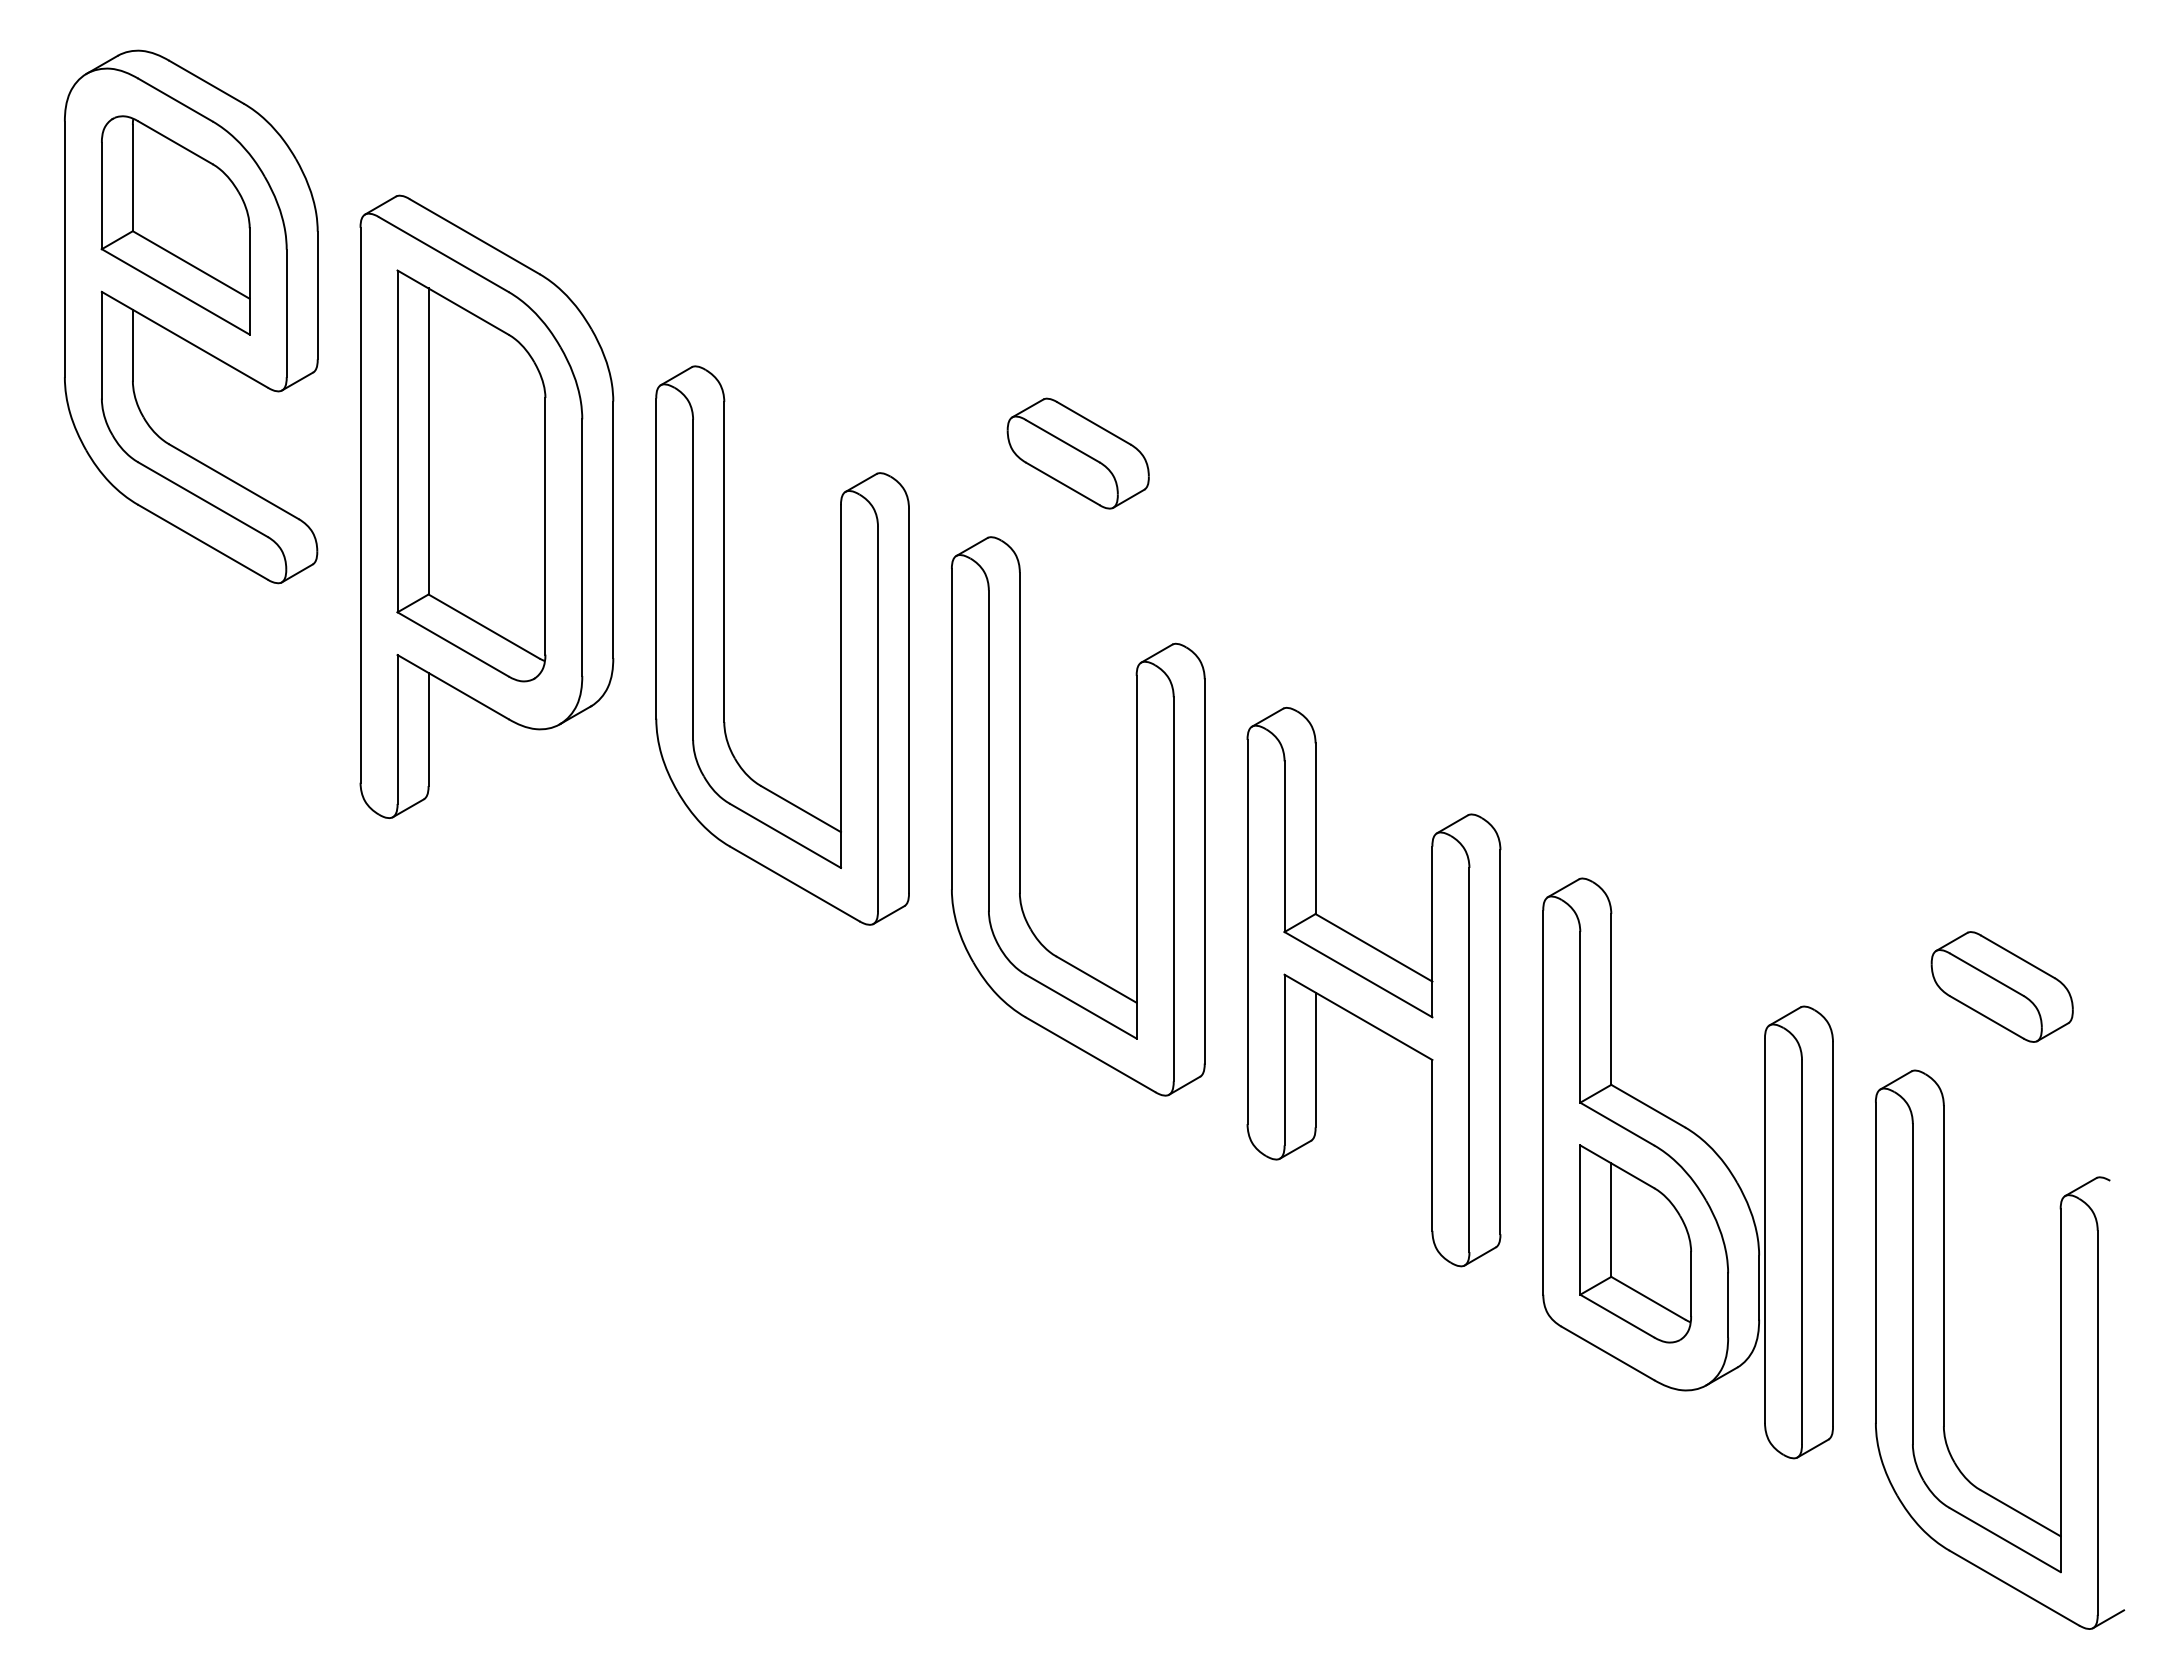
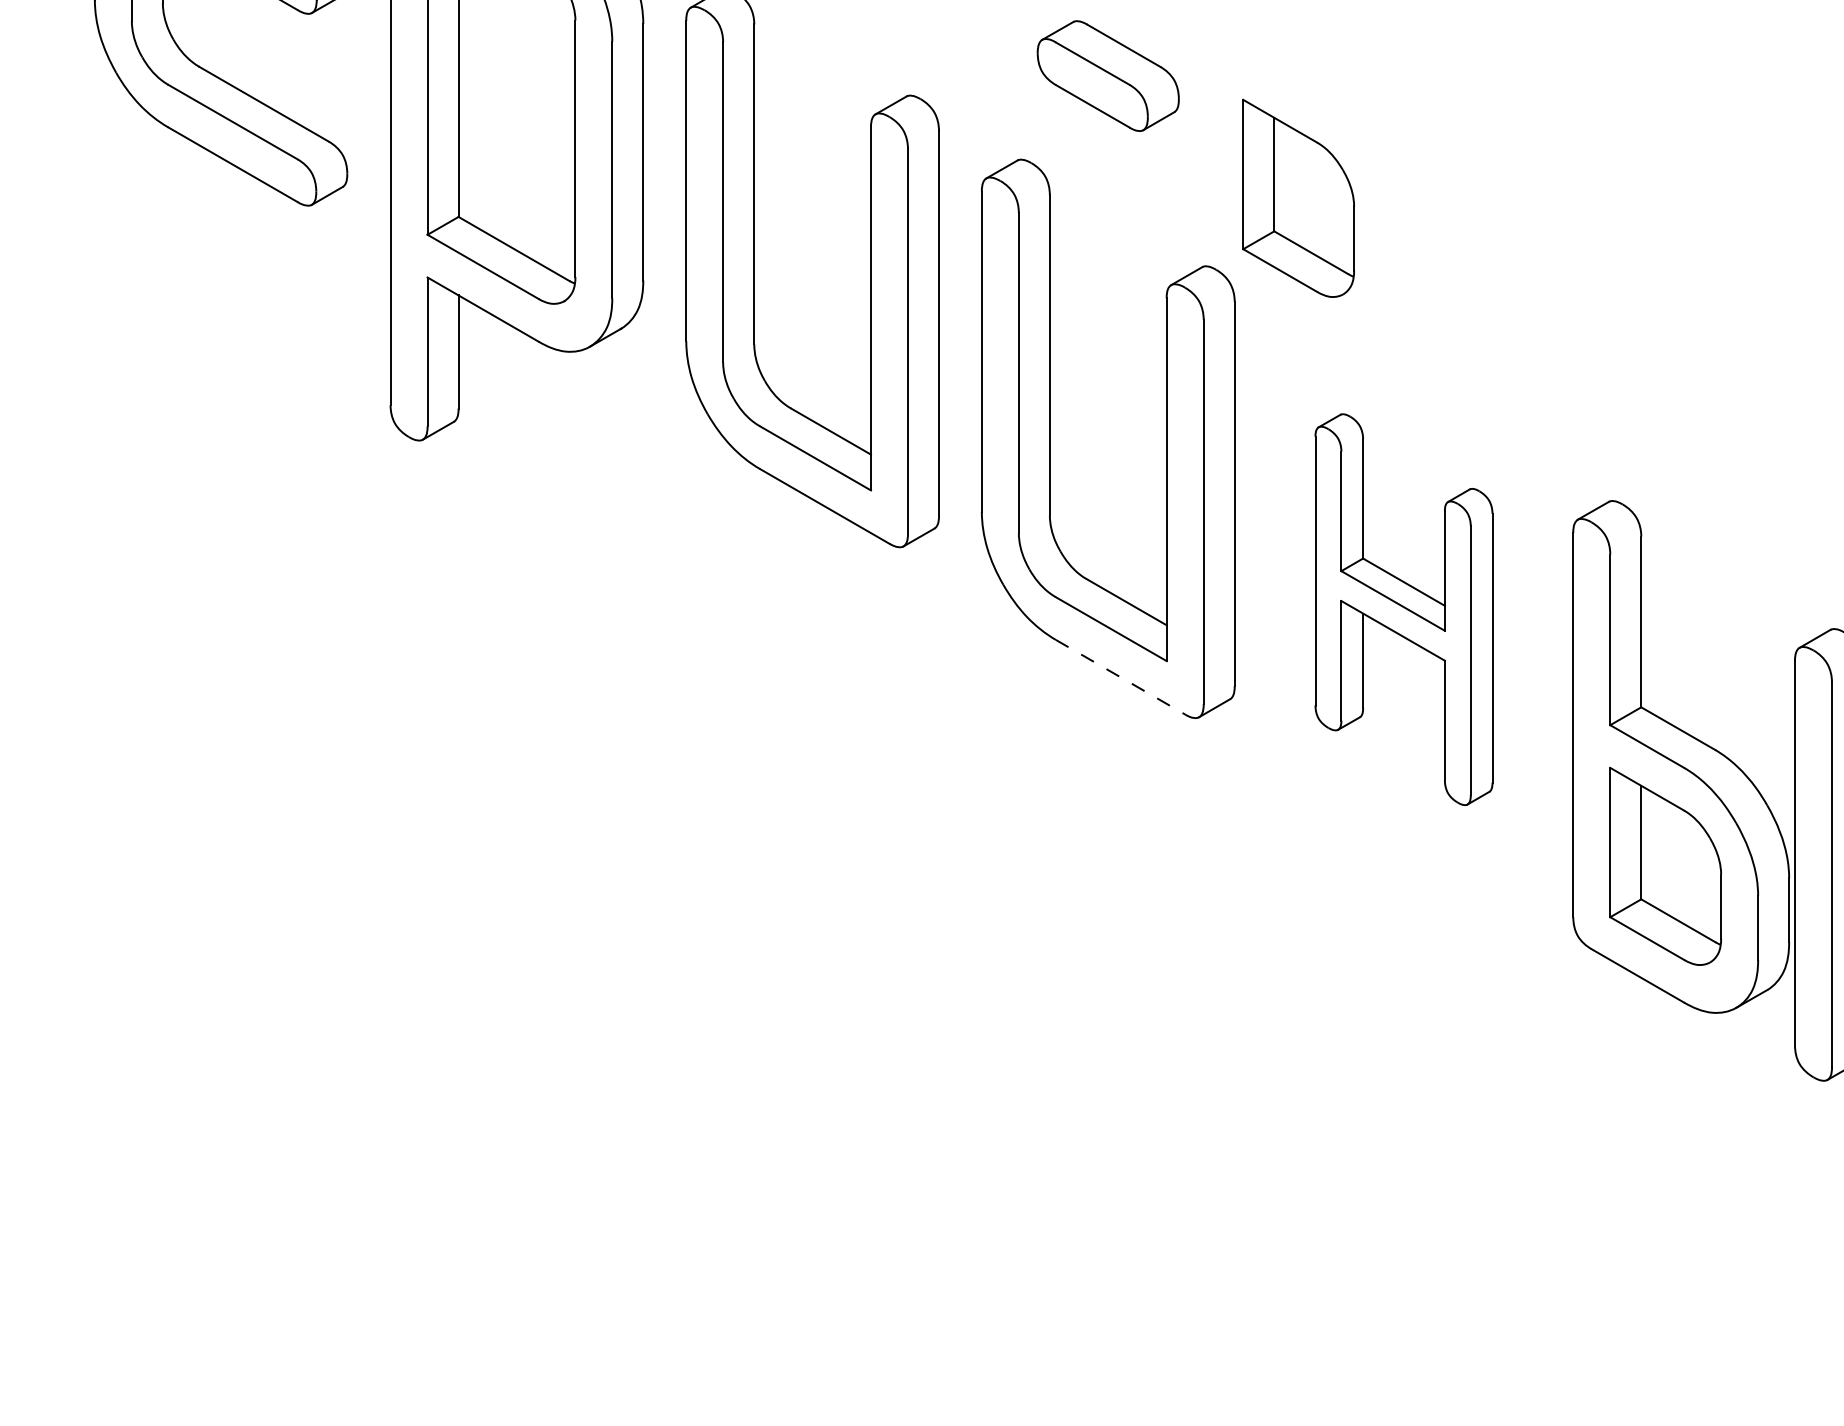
part: (1268, 575) -> (1298, 197), added
part: (1373, 987) -> (1403, 609), size x0.7
line: (1090, 1054) -> (1120, 676), solid -> dashed

